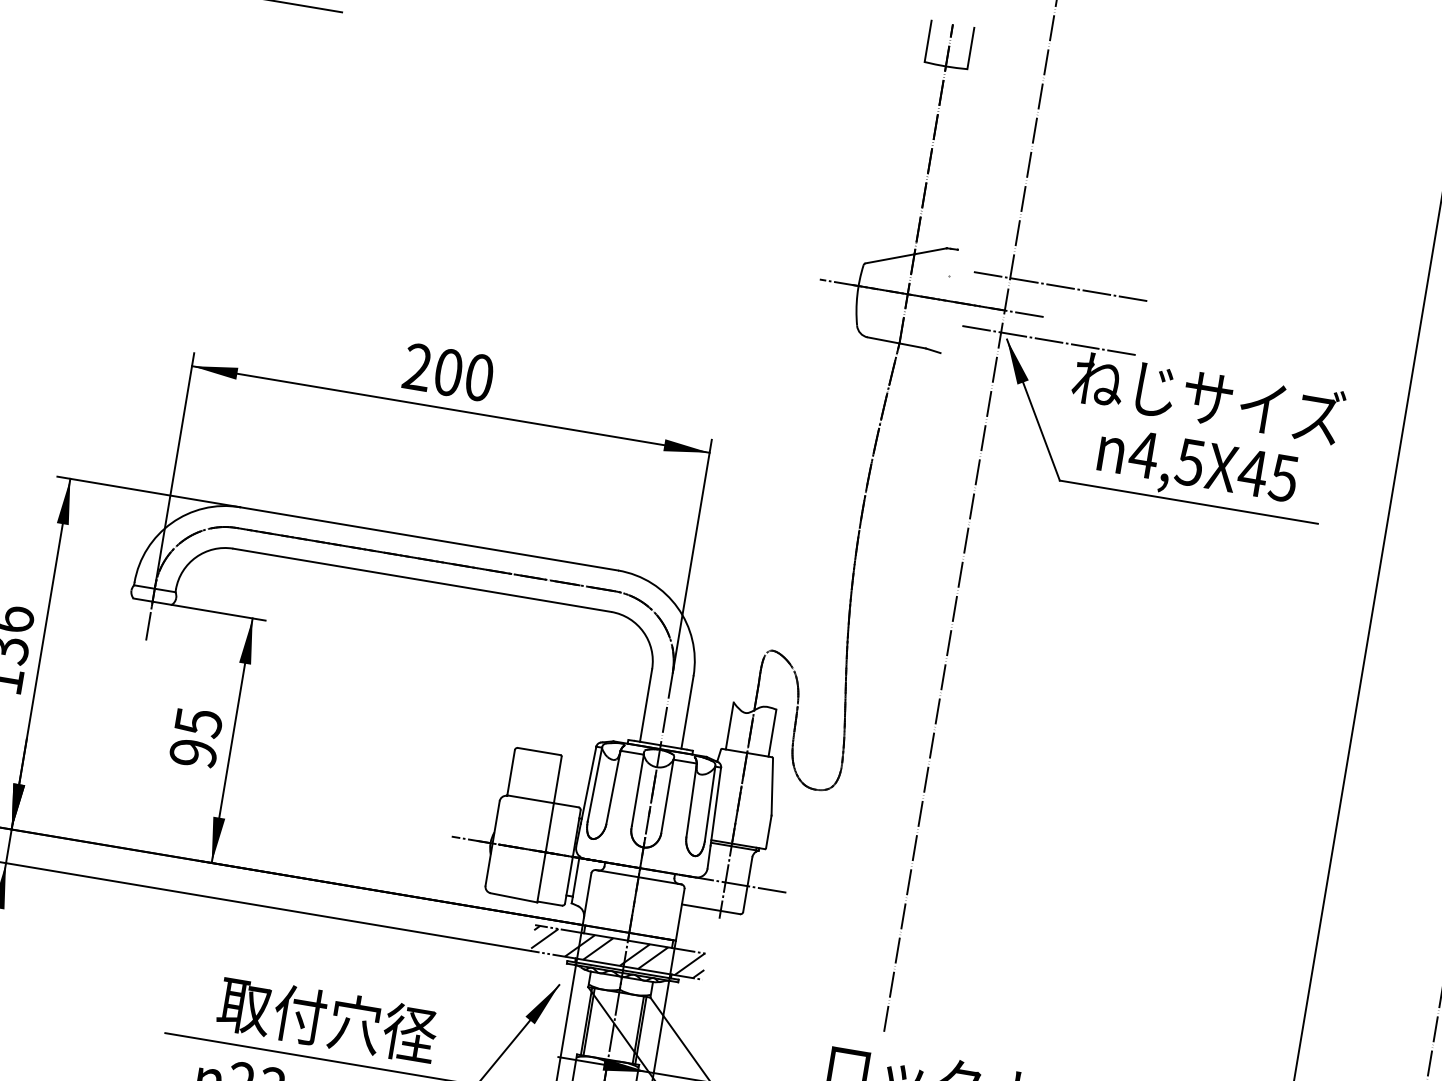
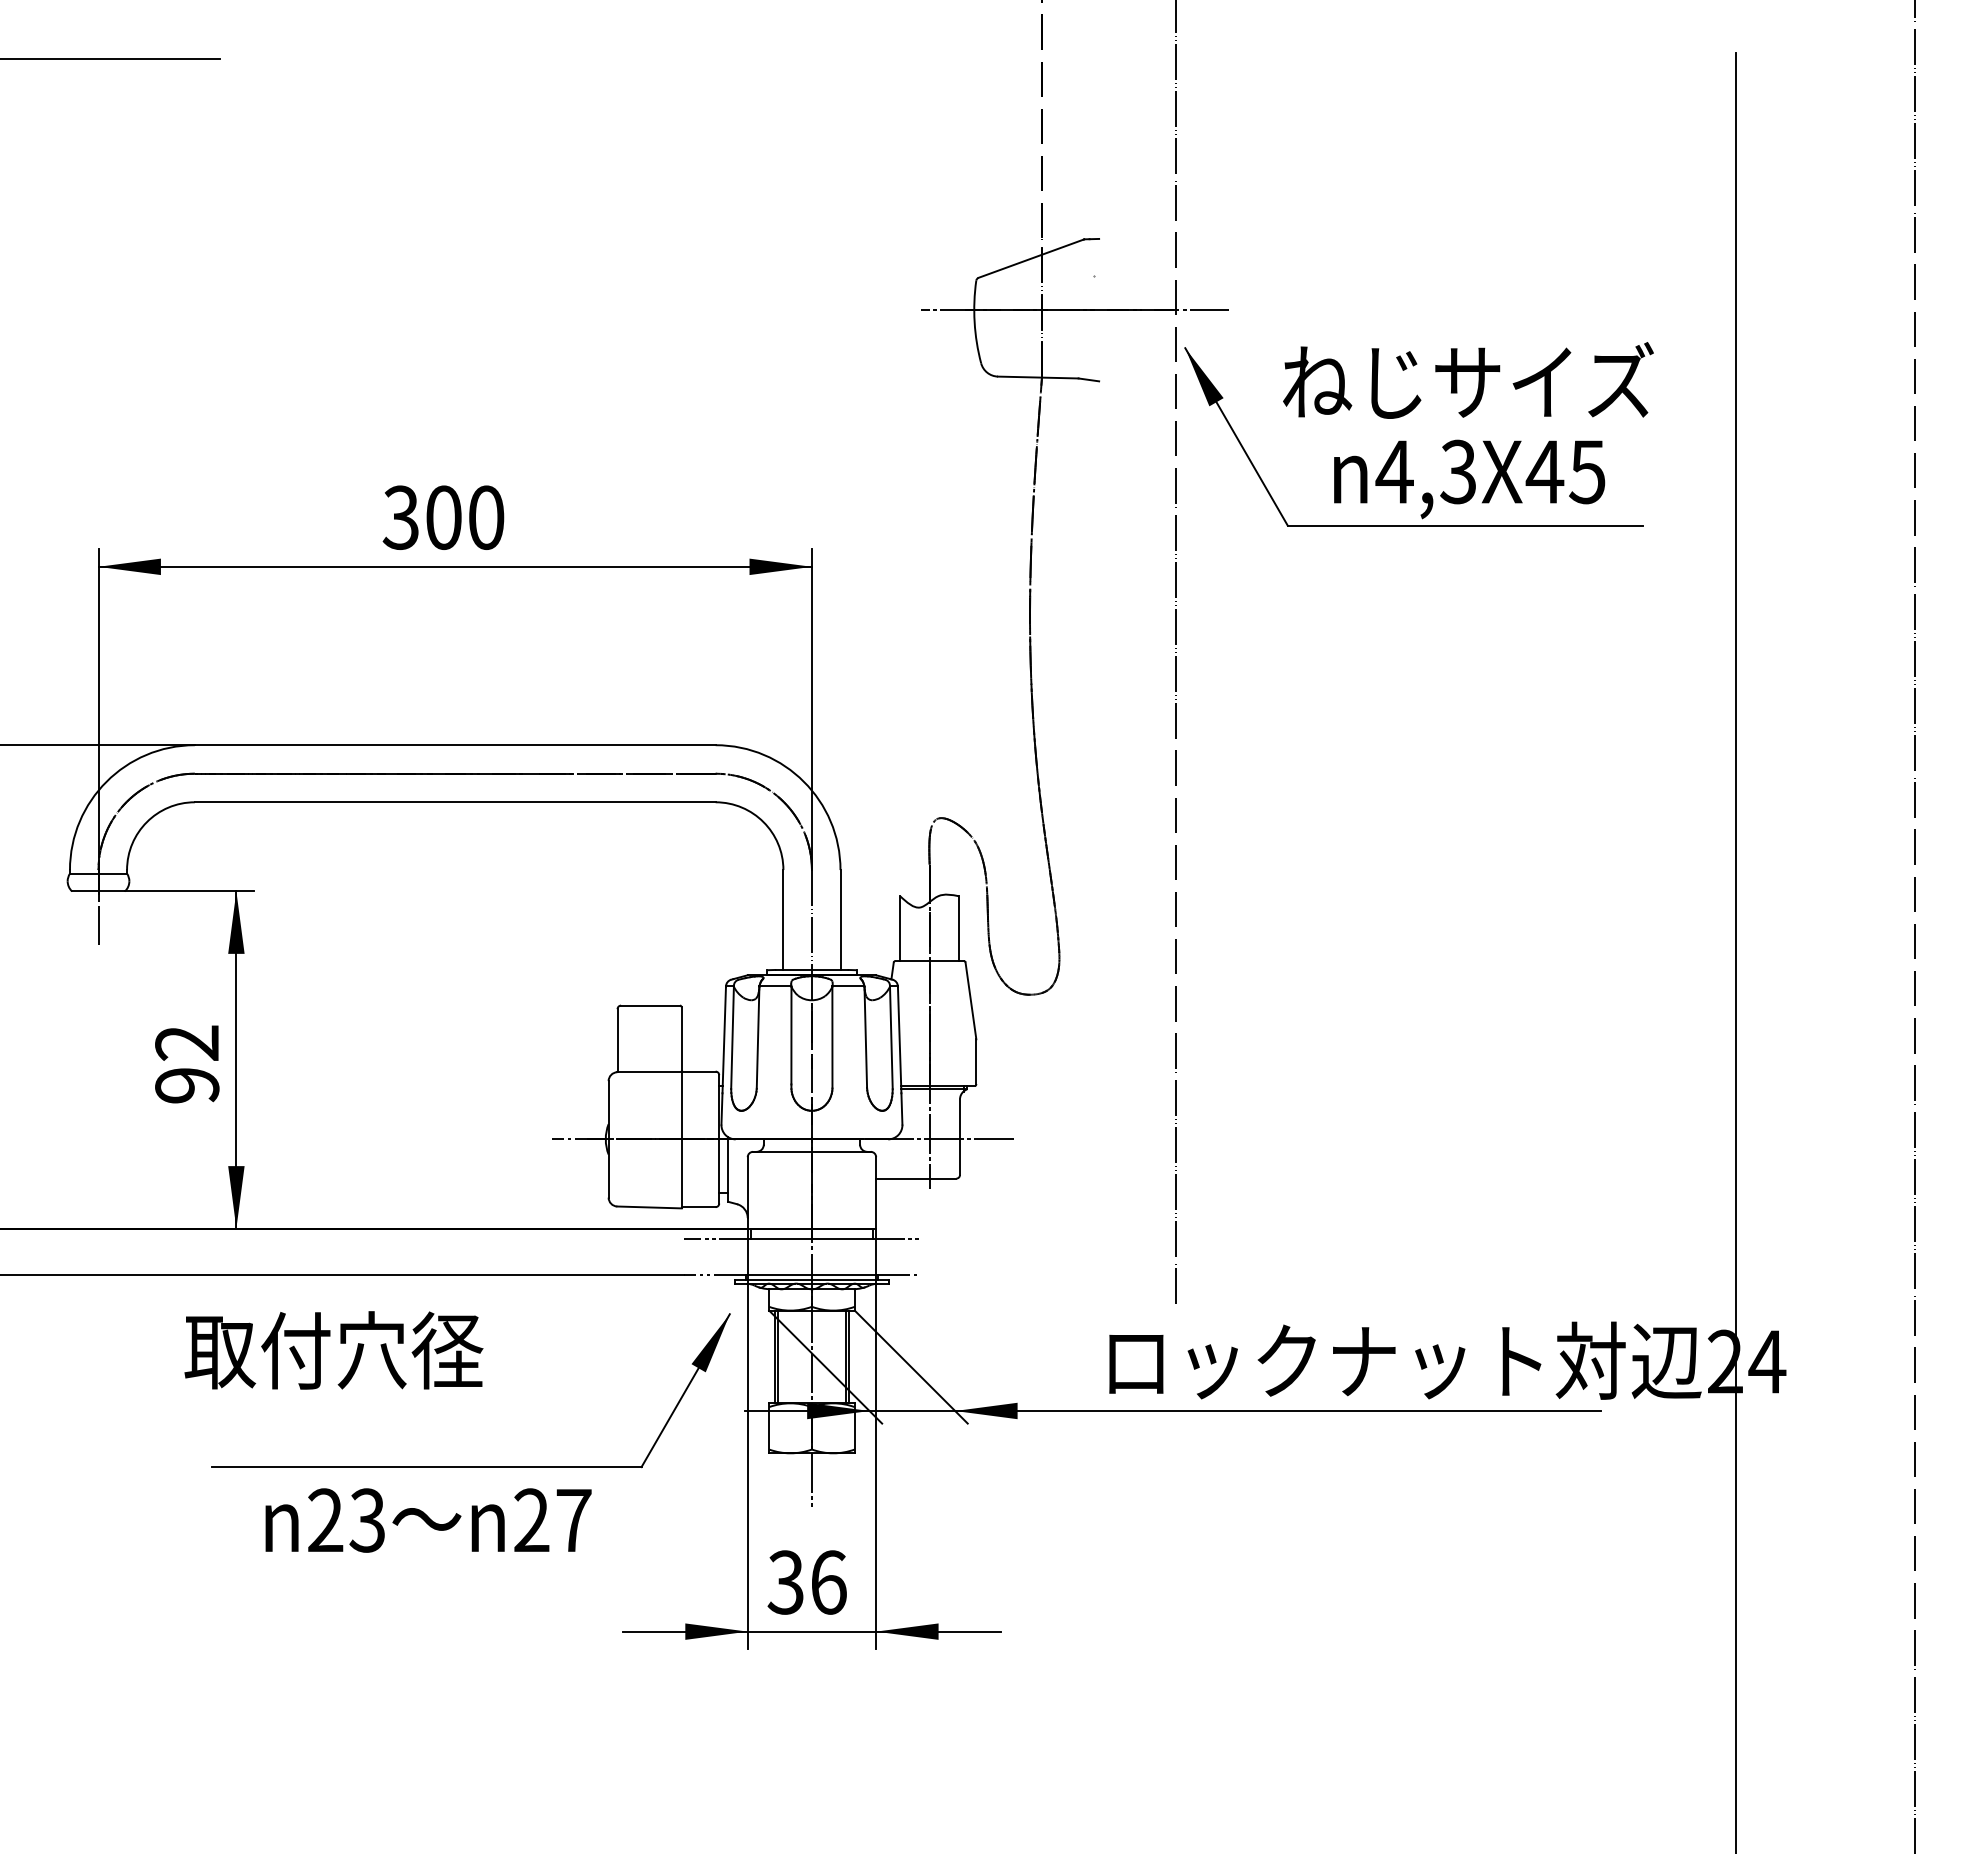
line: (1059, 286) -> (1243, 265), removed
line: (1050, 340) -> (1243, 340), removed
text: (417, 367) -> (400, 517), 200 -> 300
text: (1190, 462) -> (1458, 471), 4,5X45 -> 4,3X45
text: (198, 722) -> (187, 1043), 95 -> 92
hatch: (618, 951) -> (801, 1256), removed
text: (327, 1019) -> (333, 1350), moved

